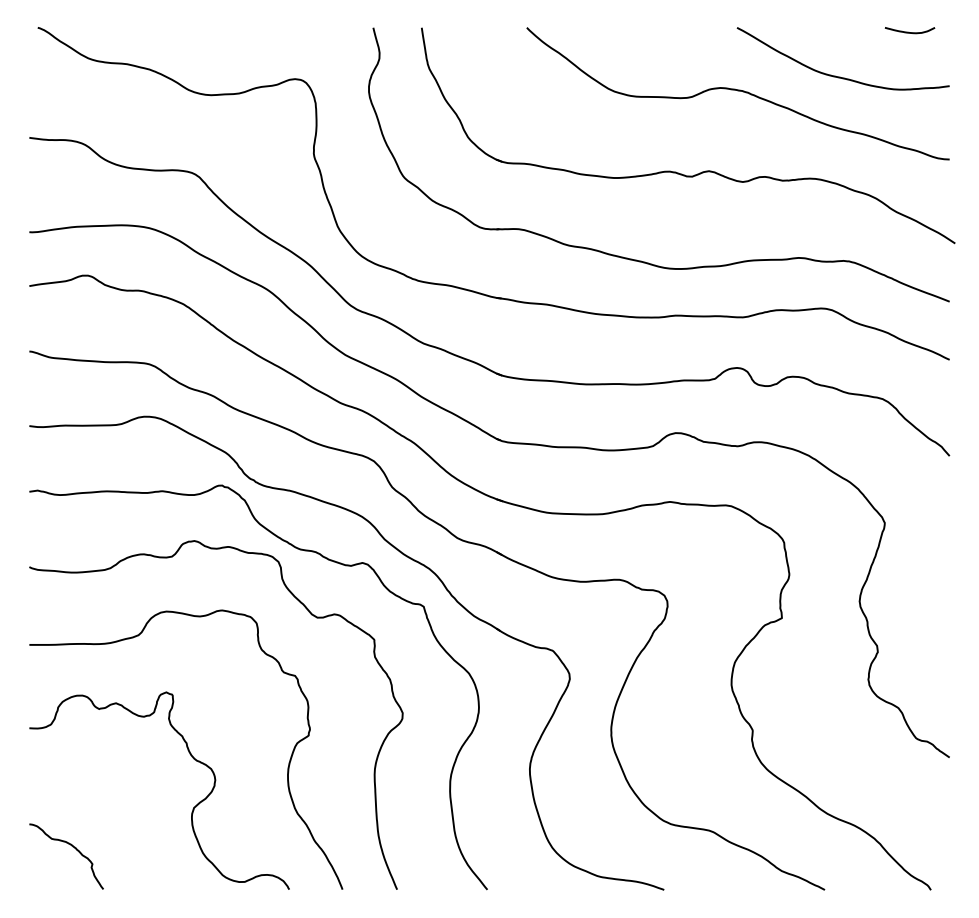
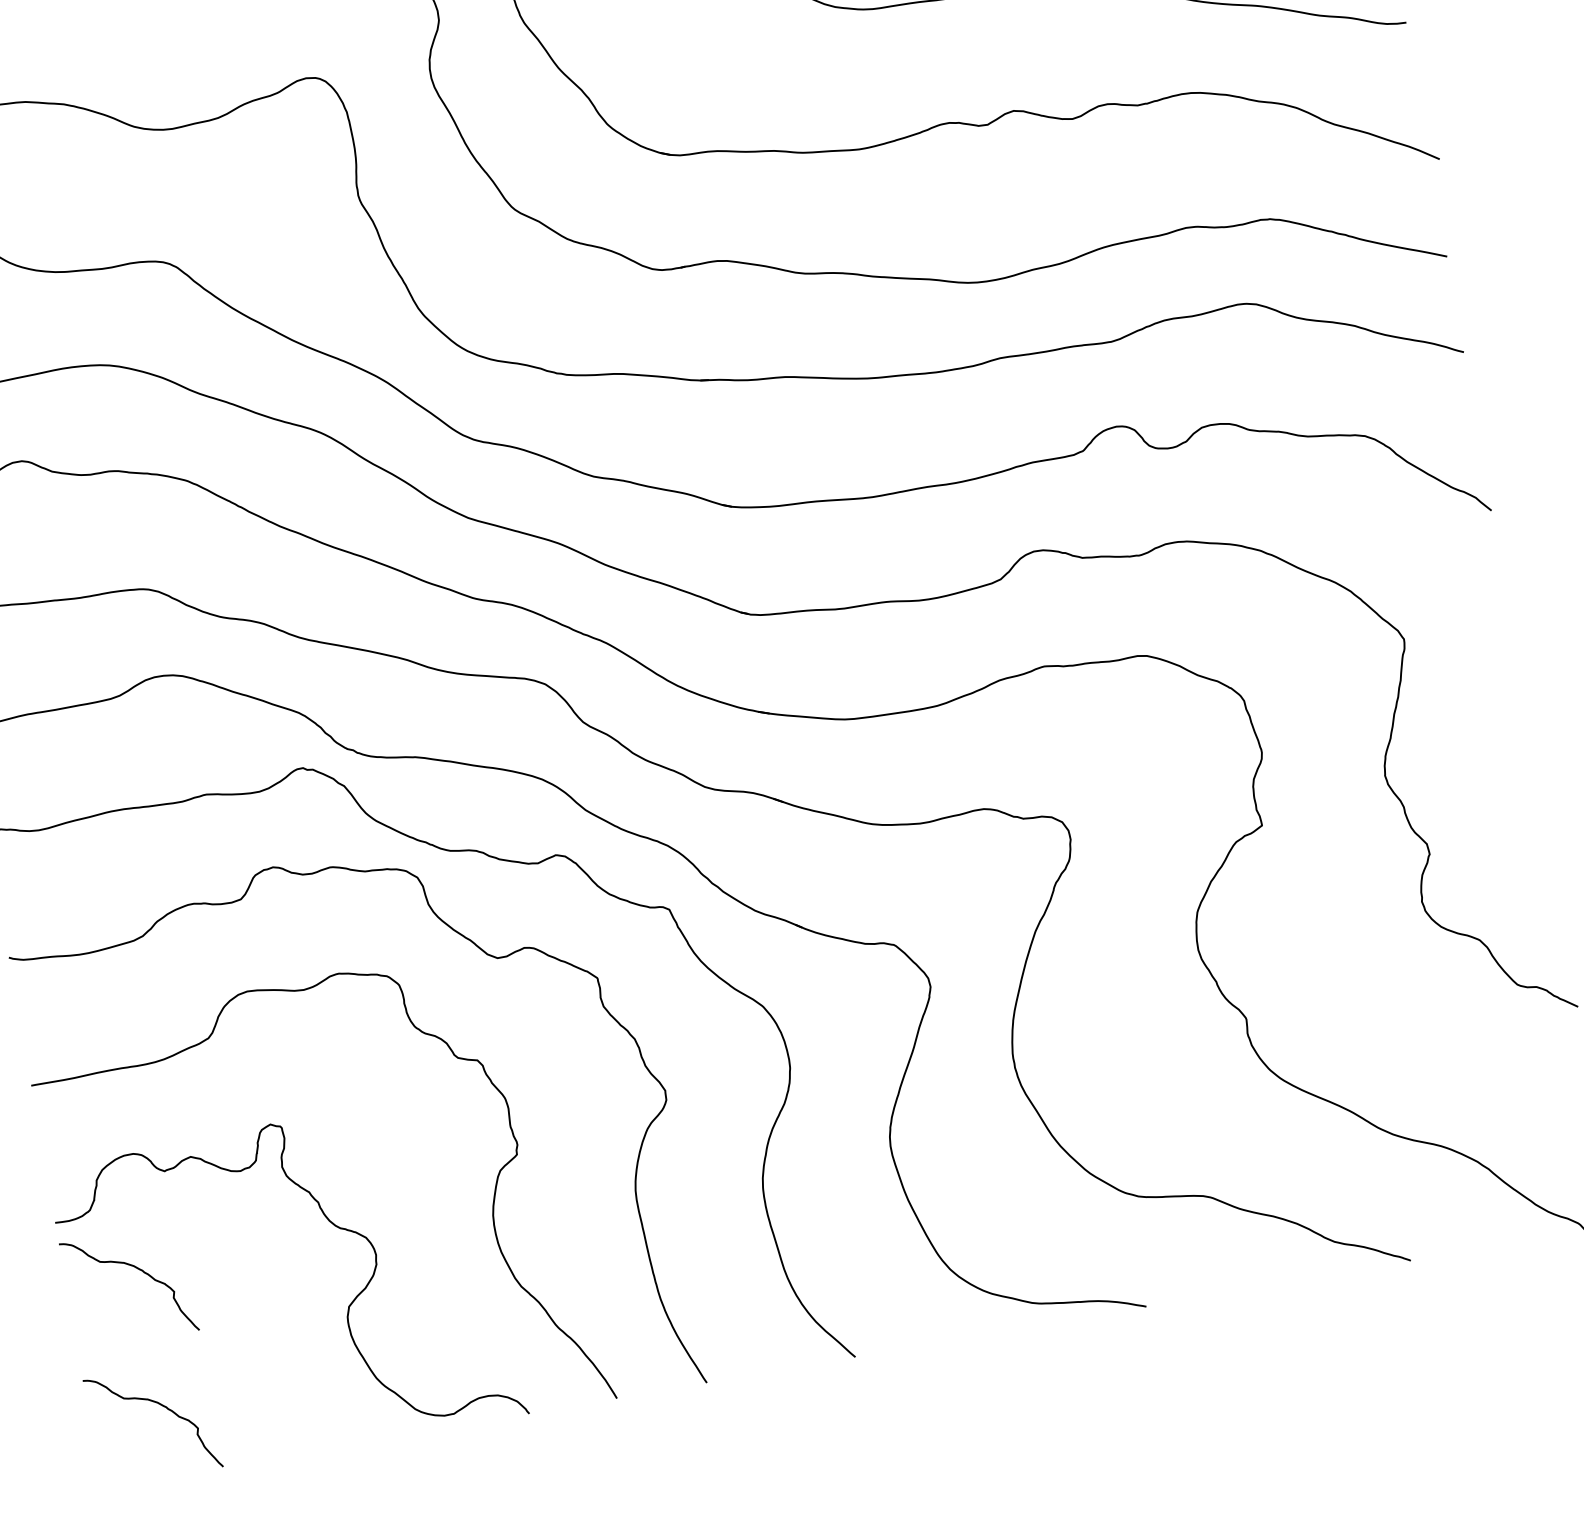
curve: (71, 763) -> (134, 1268), added

